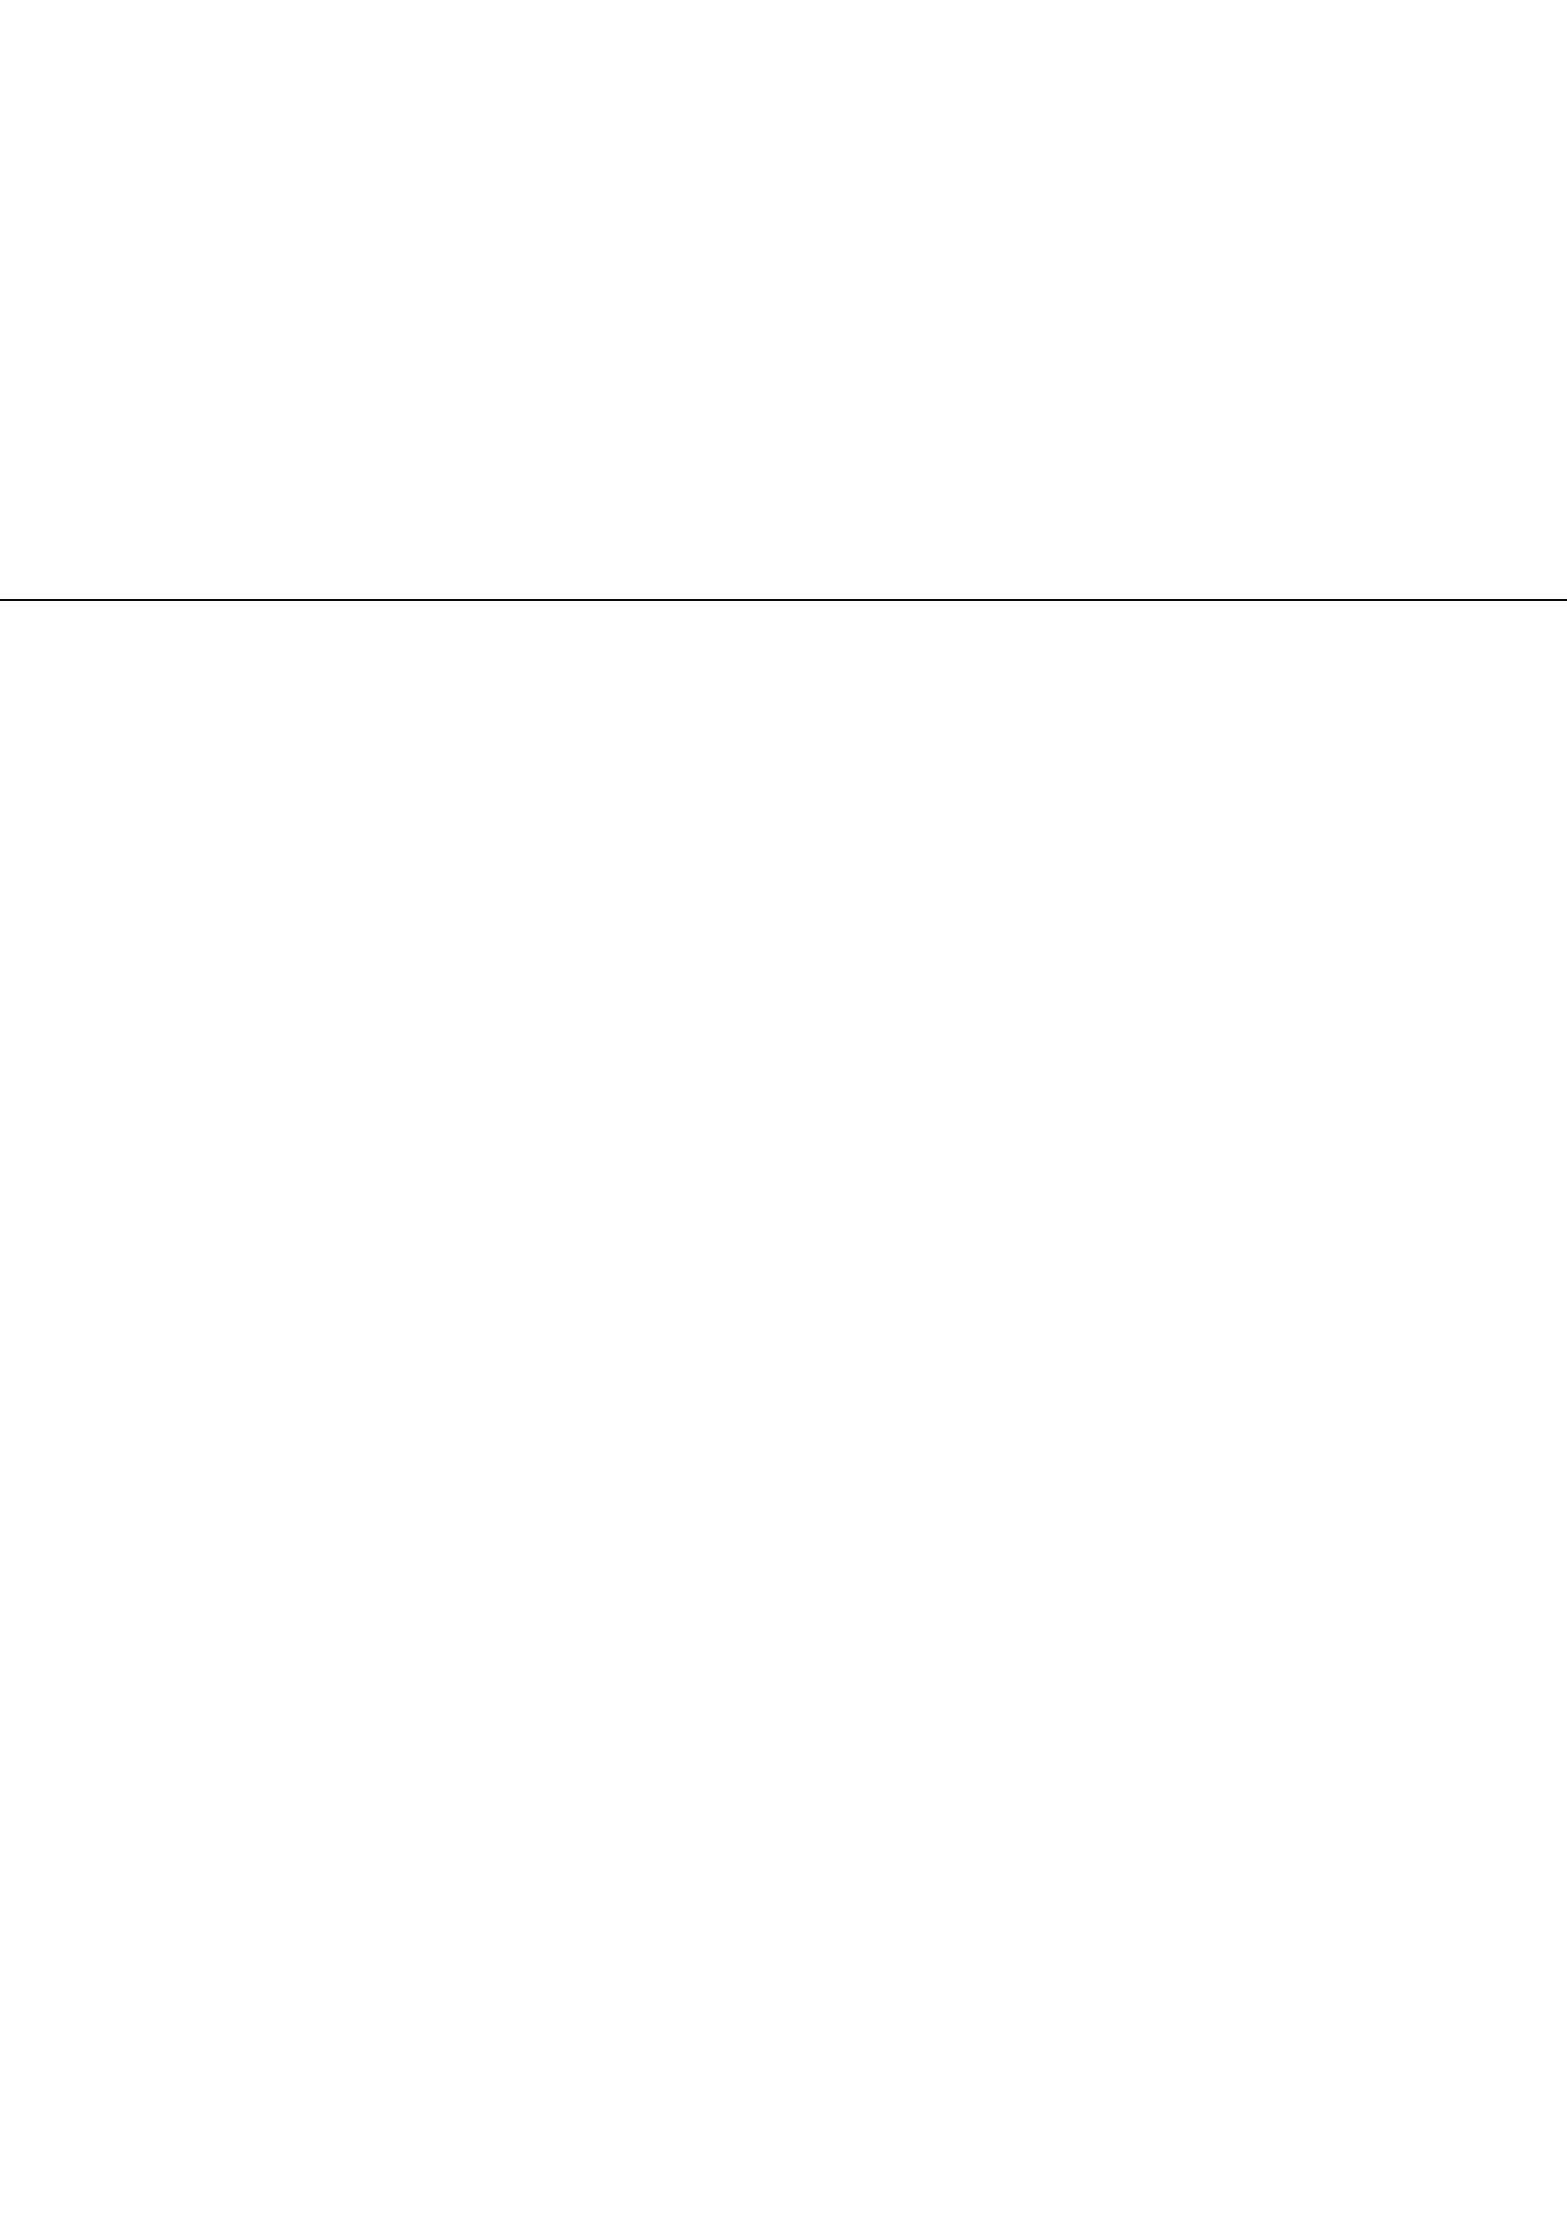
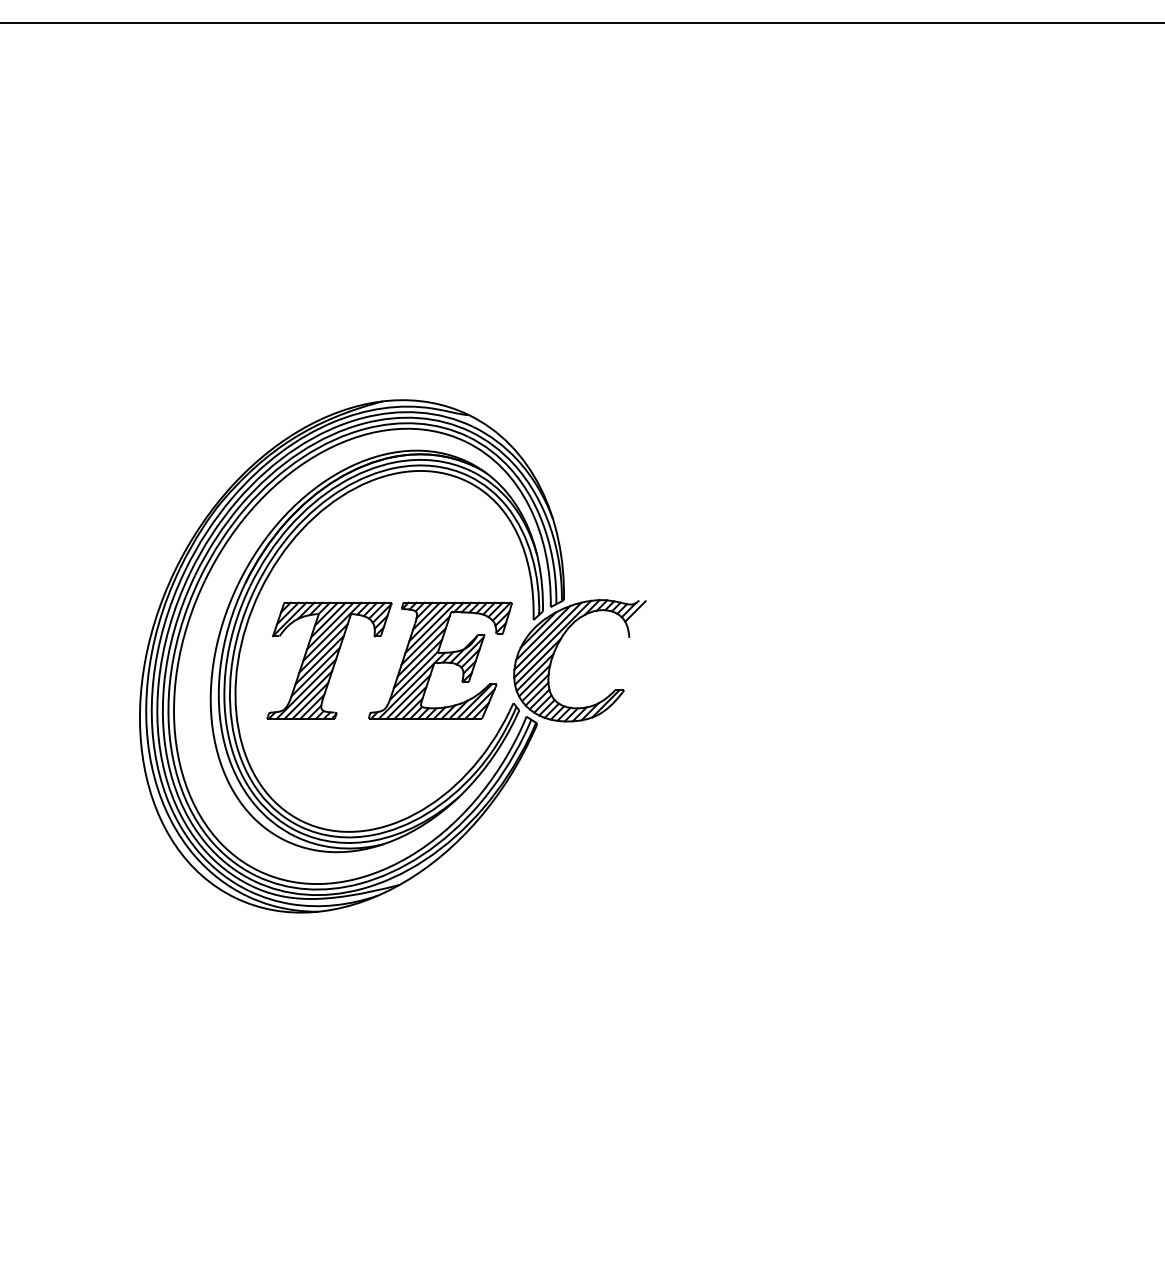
part: (409, 1445) -> (402, 659), added

